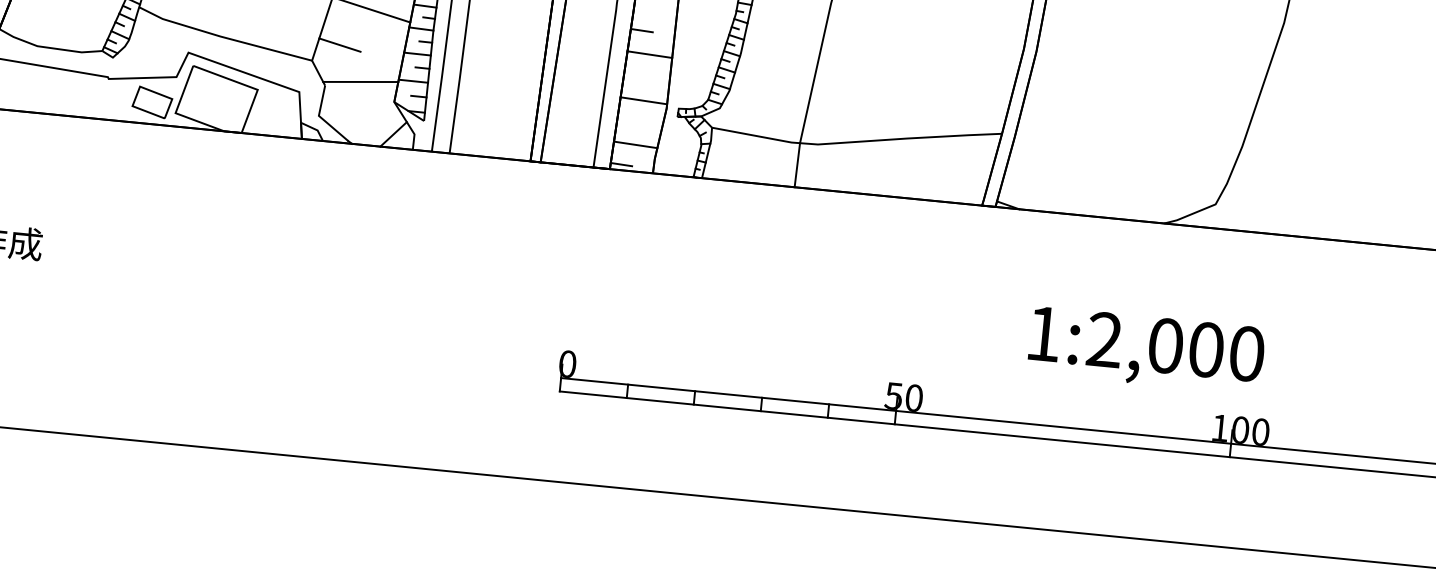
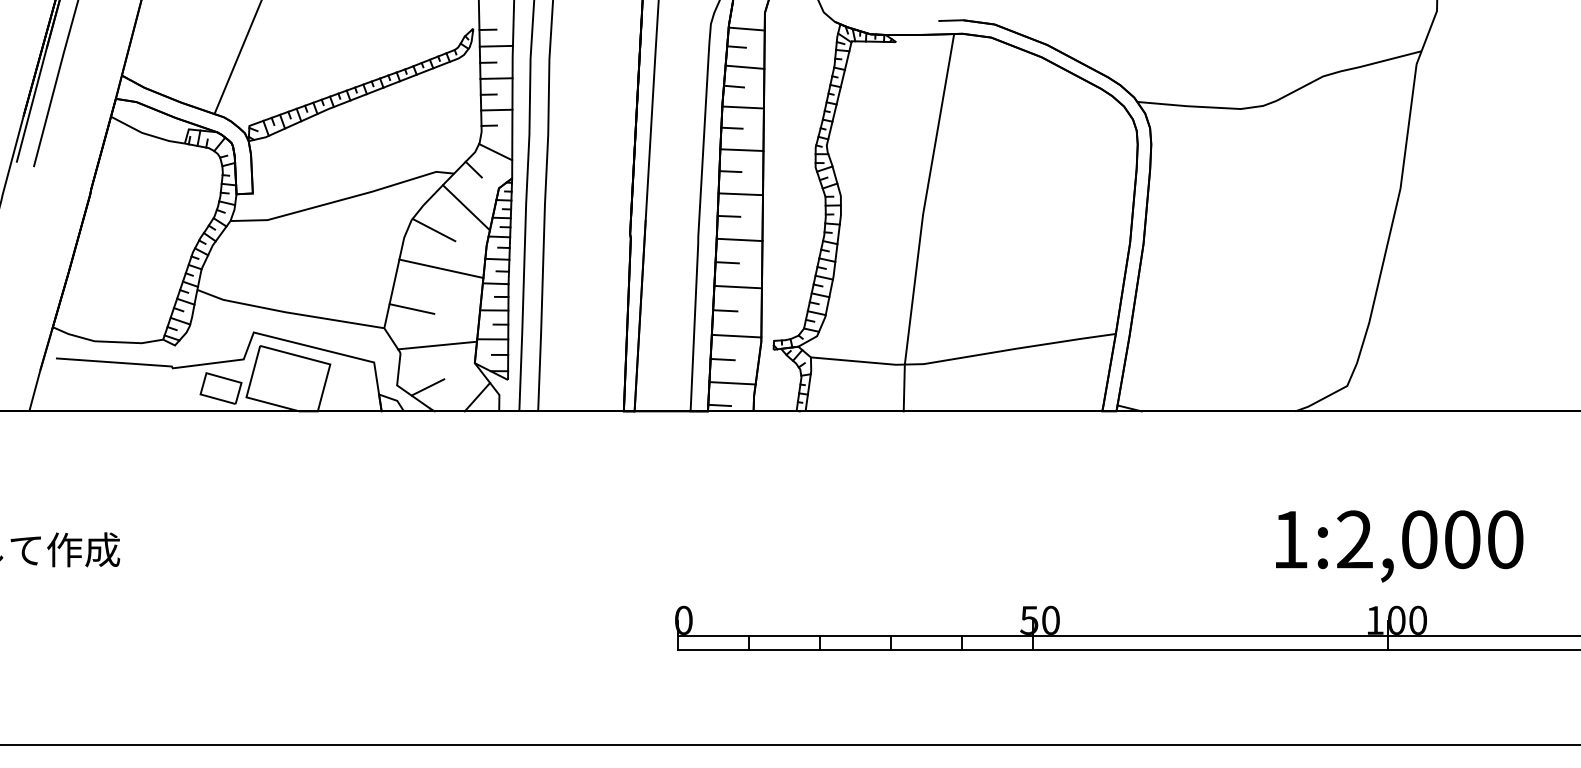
line: (655, 9) -> (739, 239), added
line: (635, 75) -> (725, 310), added
line: (347, 120) -> (427, 387), added
line: (628, 121) -> (722, 359), added
text: (1146, 350) -> (1399, 546), moved

